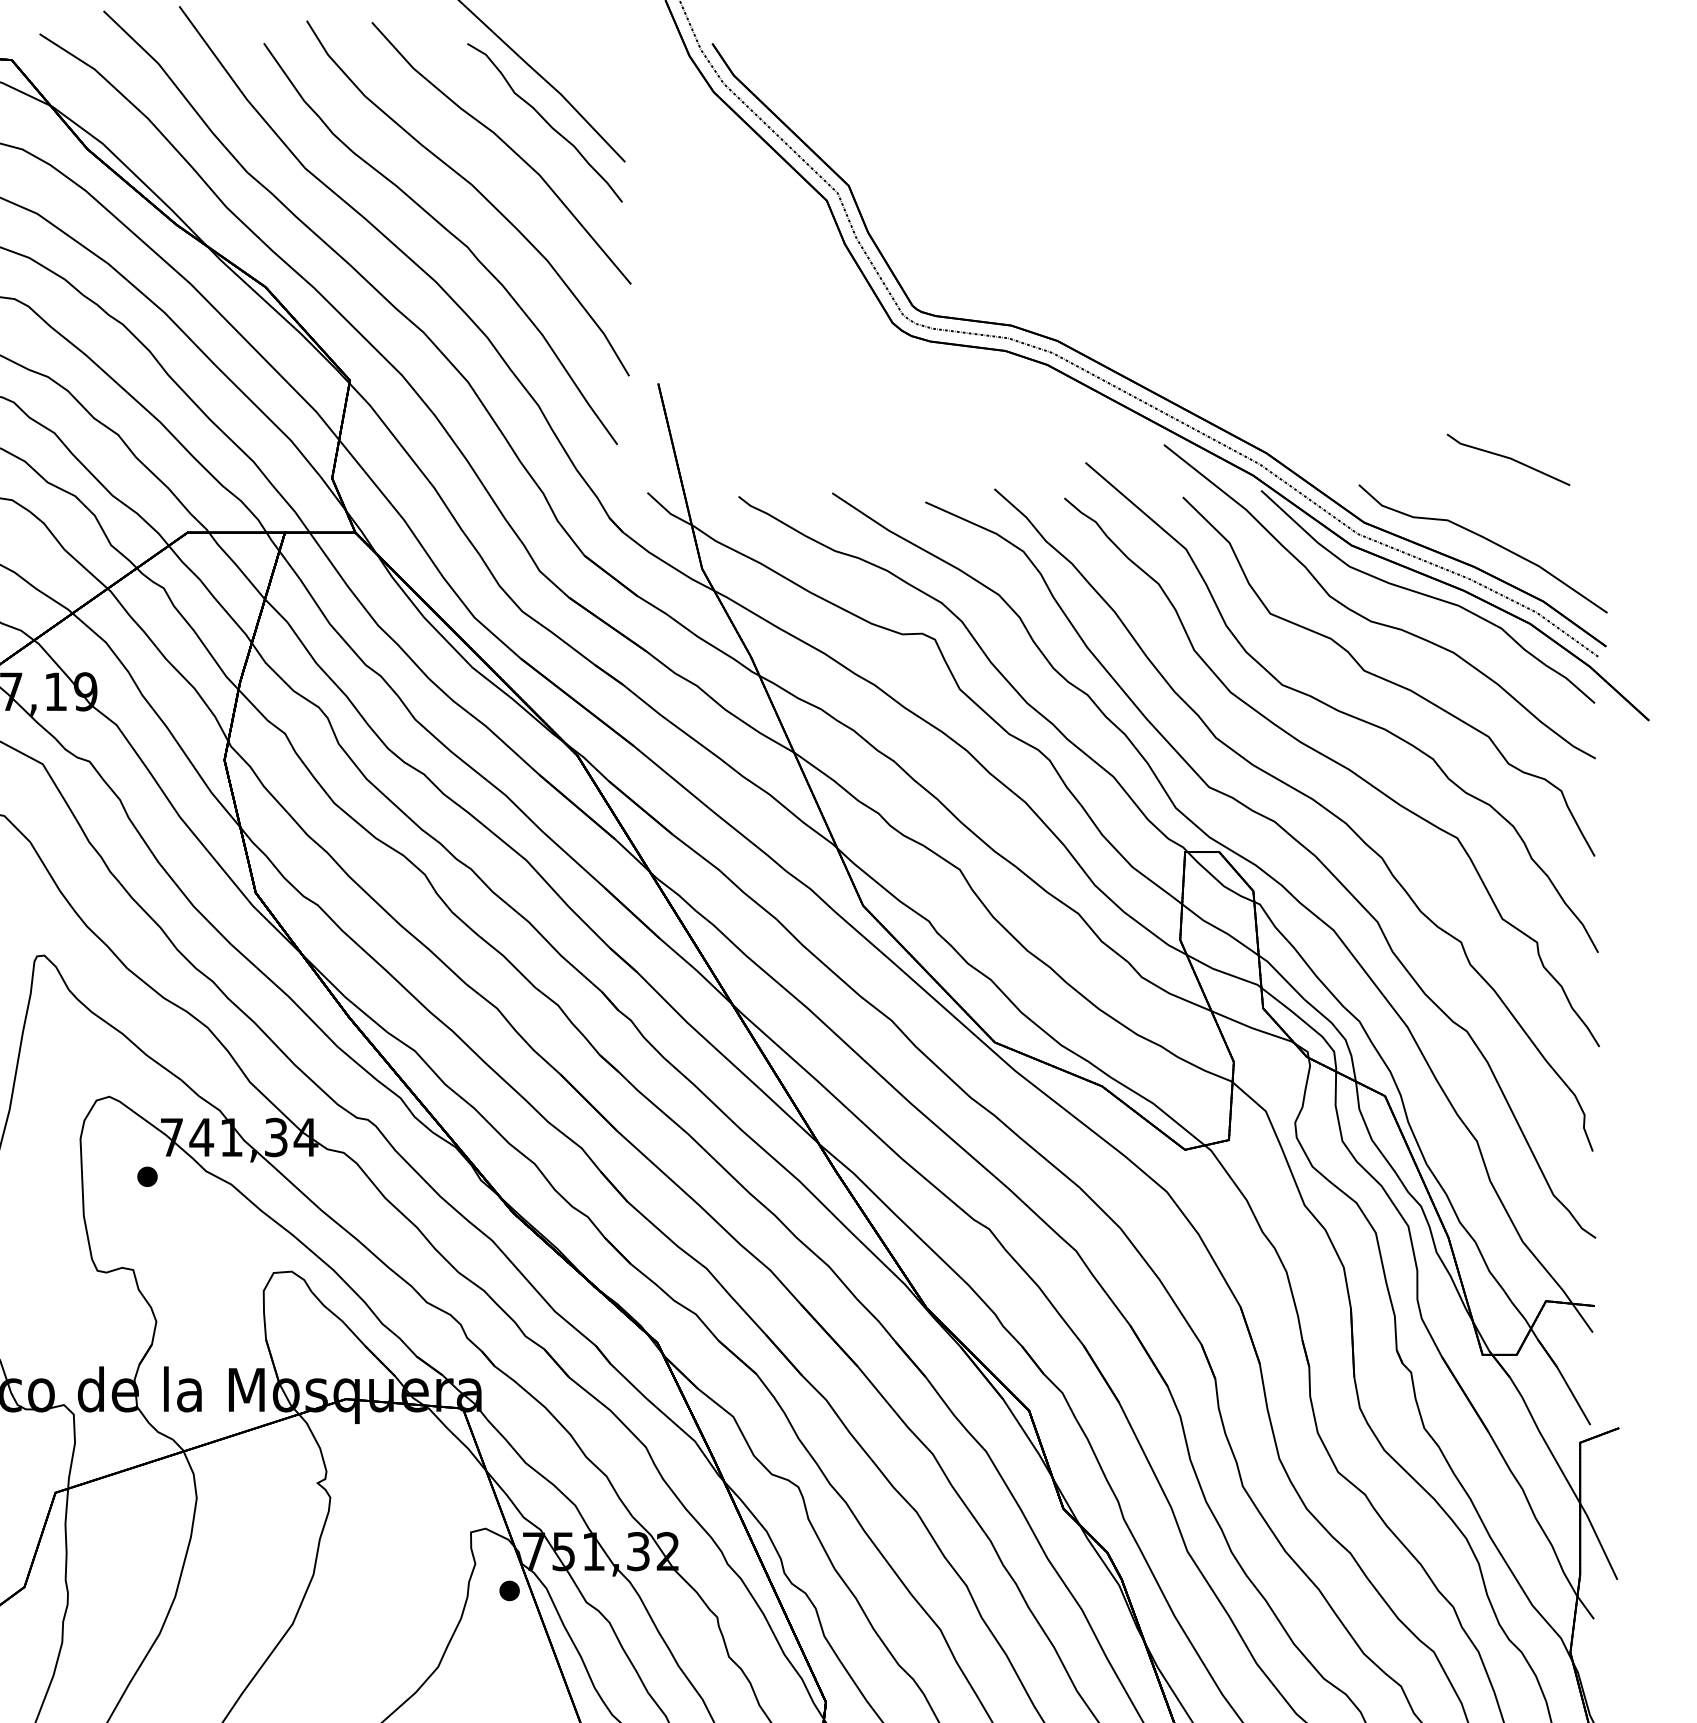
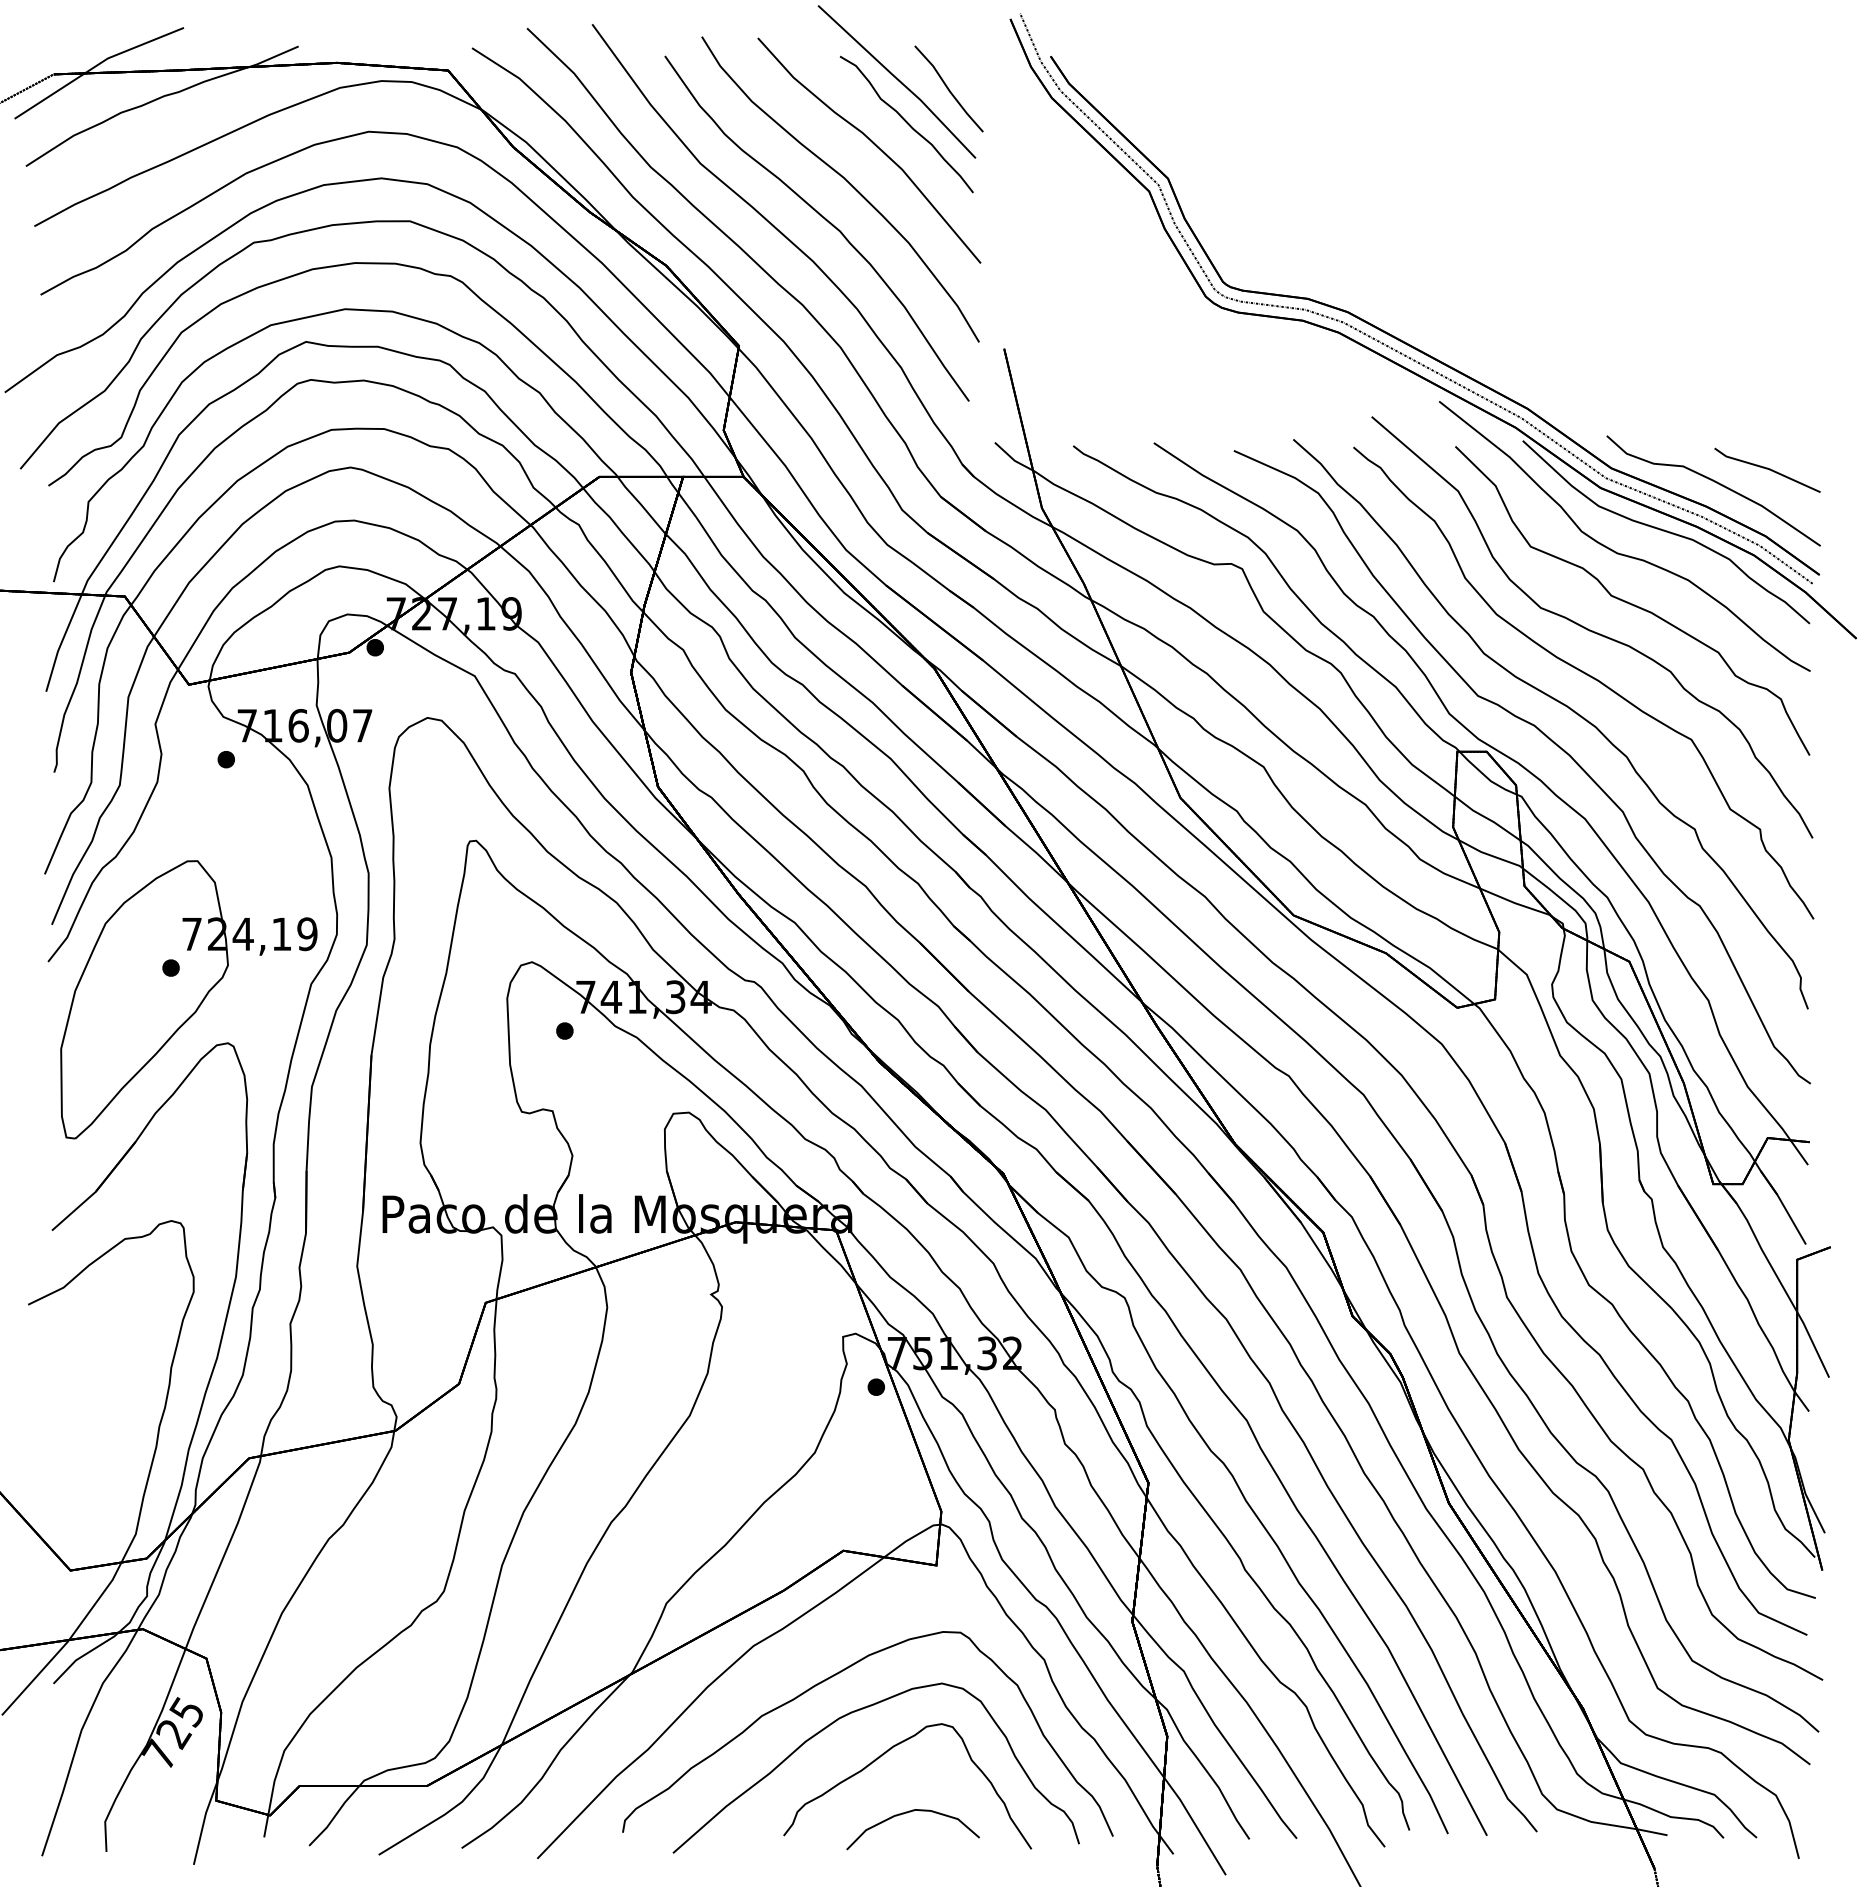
part: (593, 81) -> (948, 88), added
line: (1508, 458) -> (1767, 469), moved

